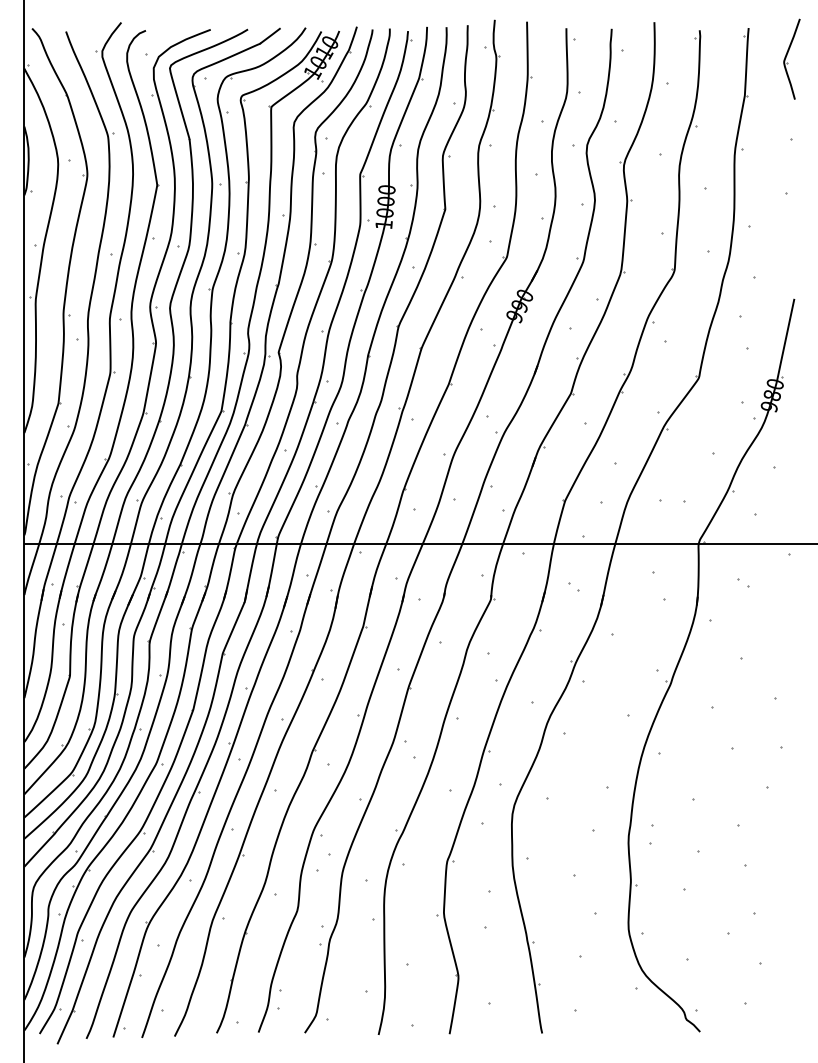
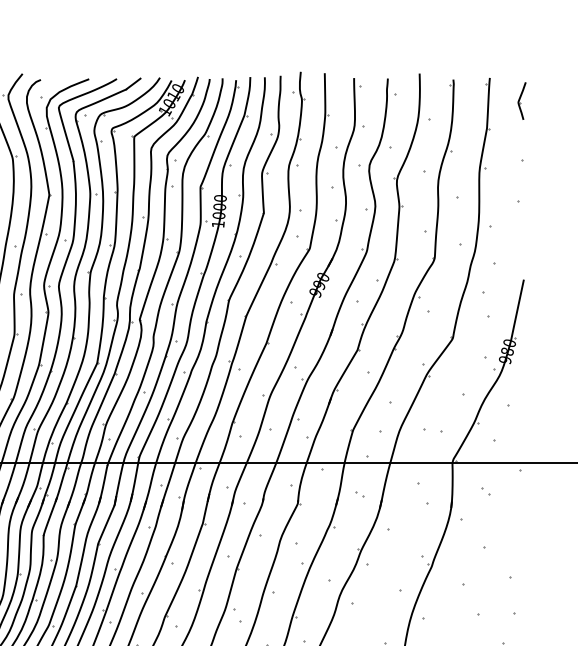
part: (791, 58) -> (521, 100), size x0.62

